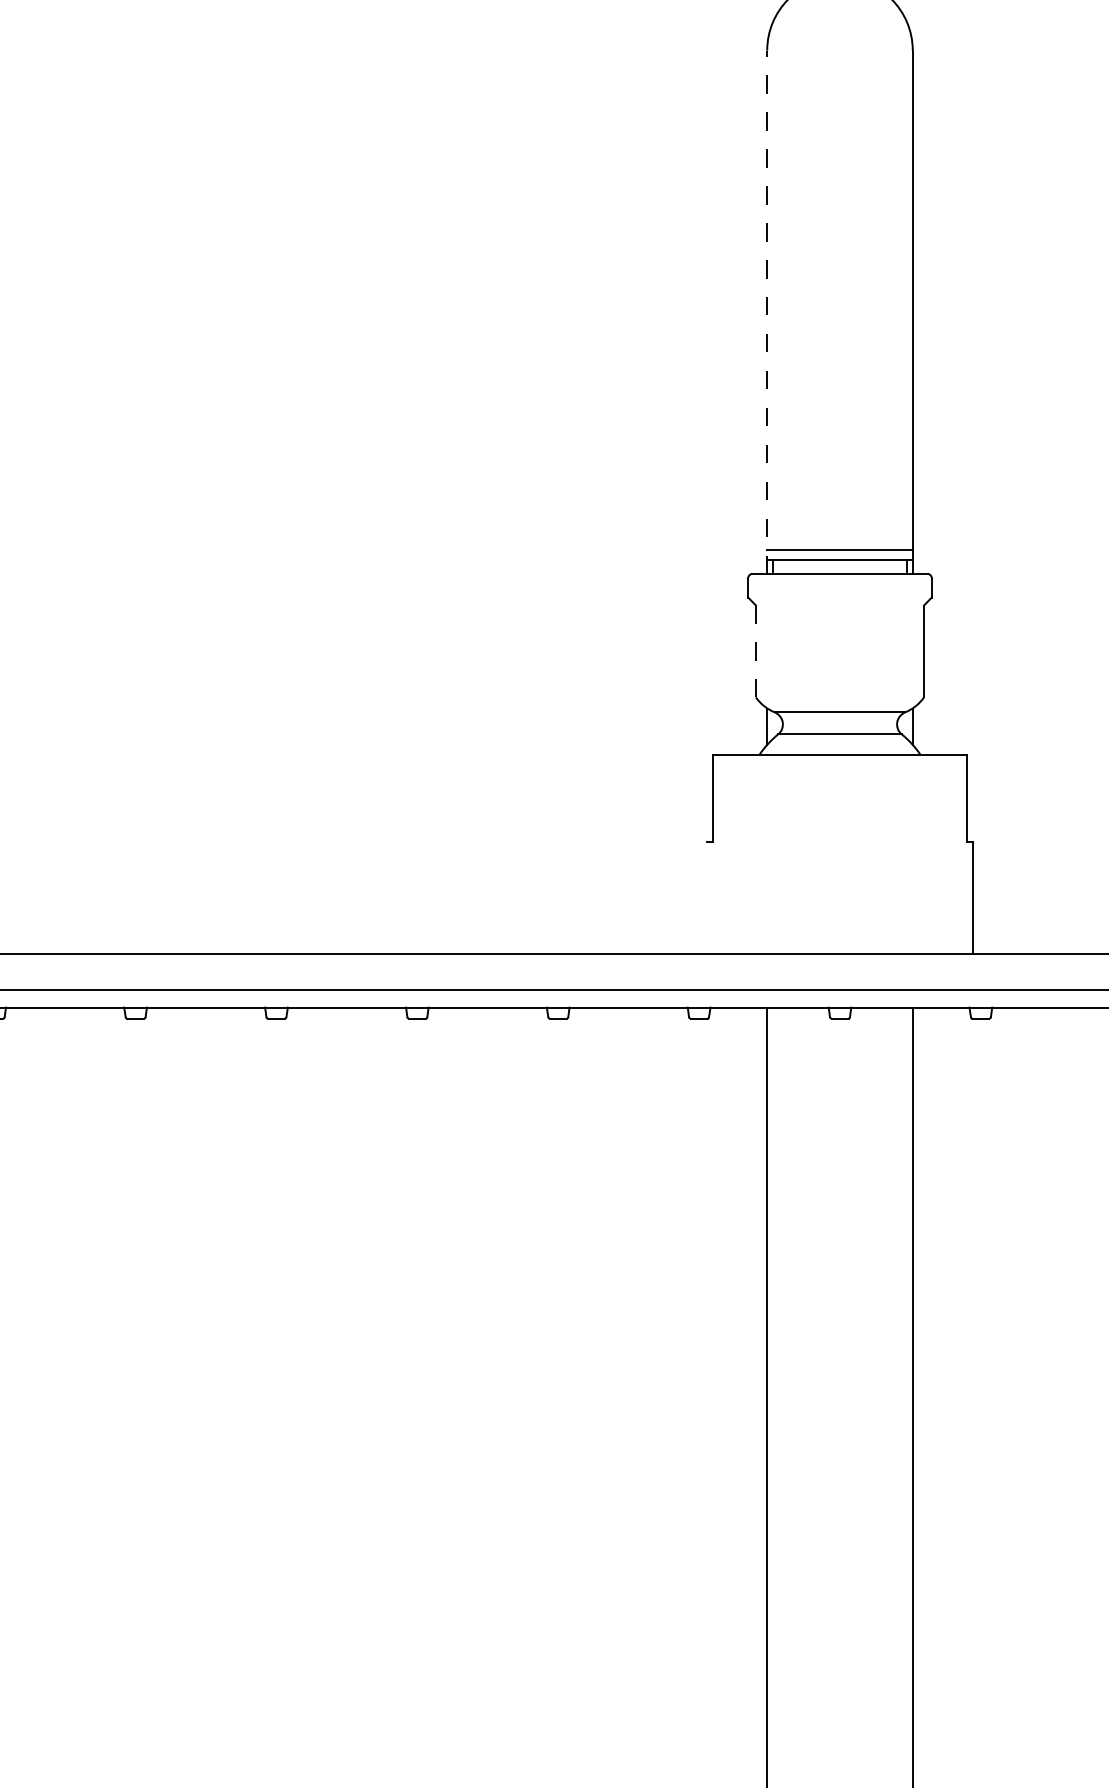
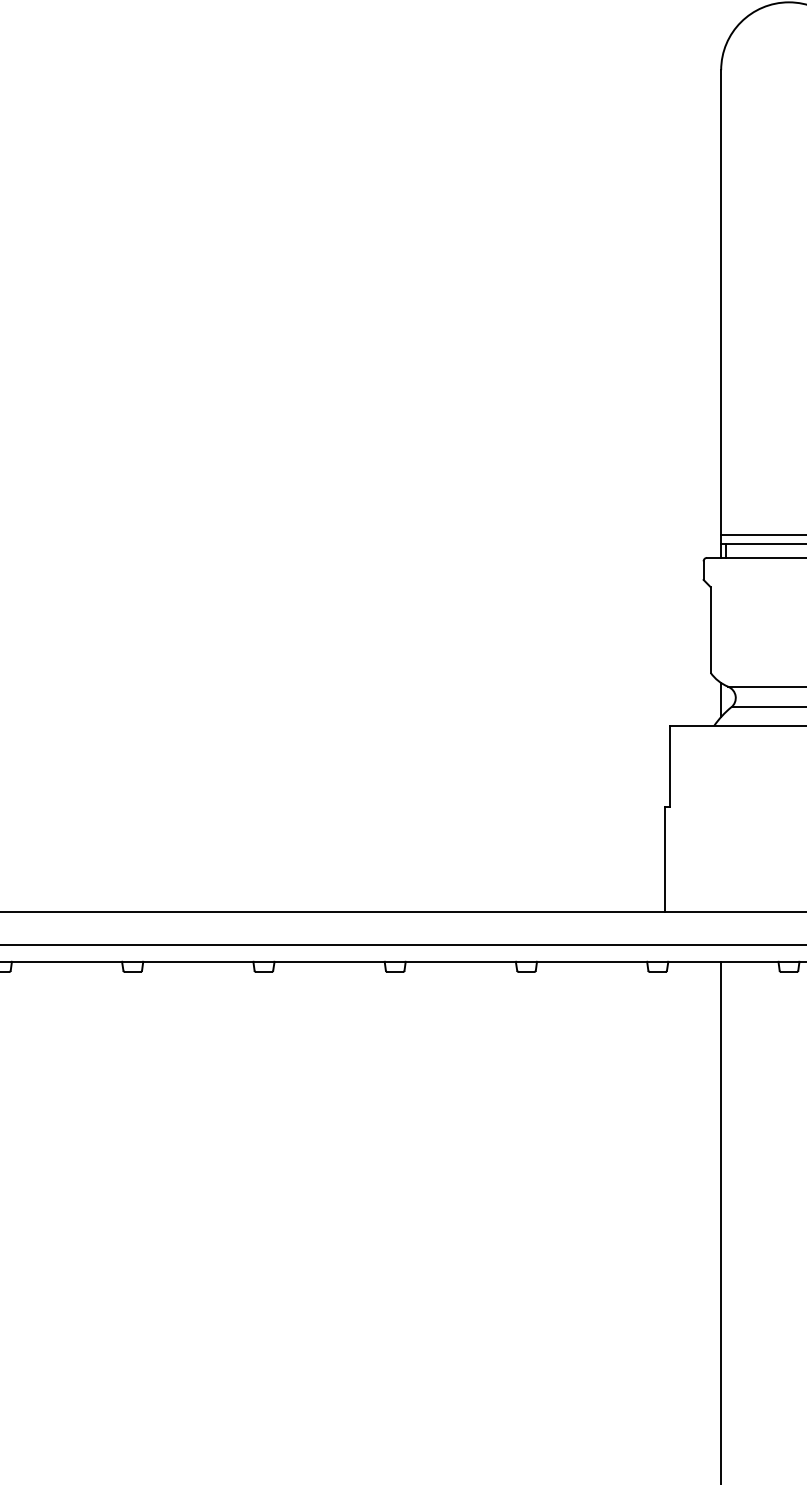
line: (767, 312) -> (721, 314), dashed -> solid
line: (755, 651) -> (710, 630), dashed -> solid
line: (707, 897) -> (665, 859), added

